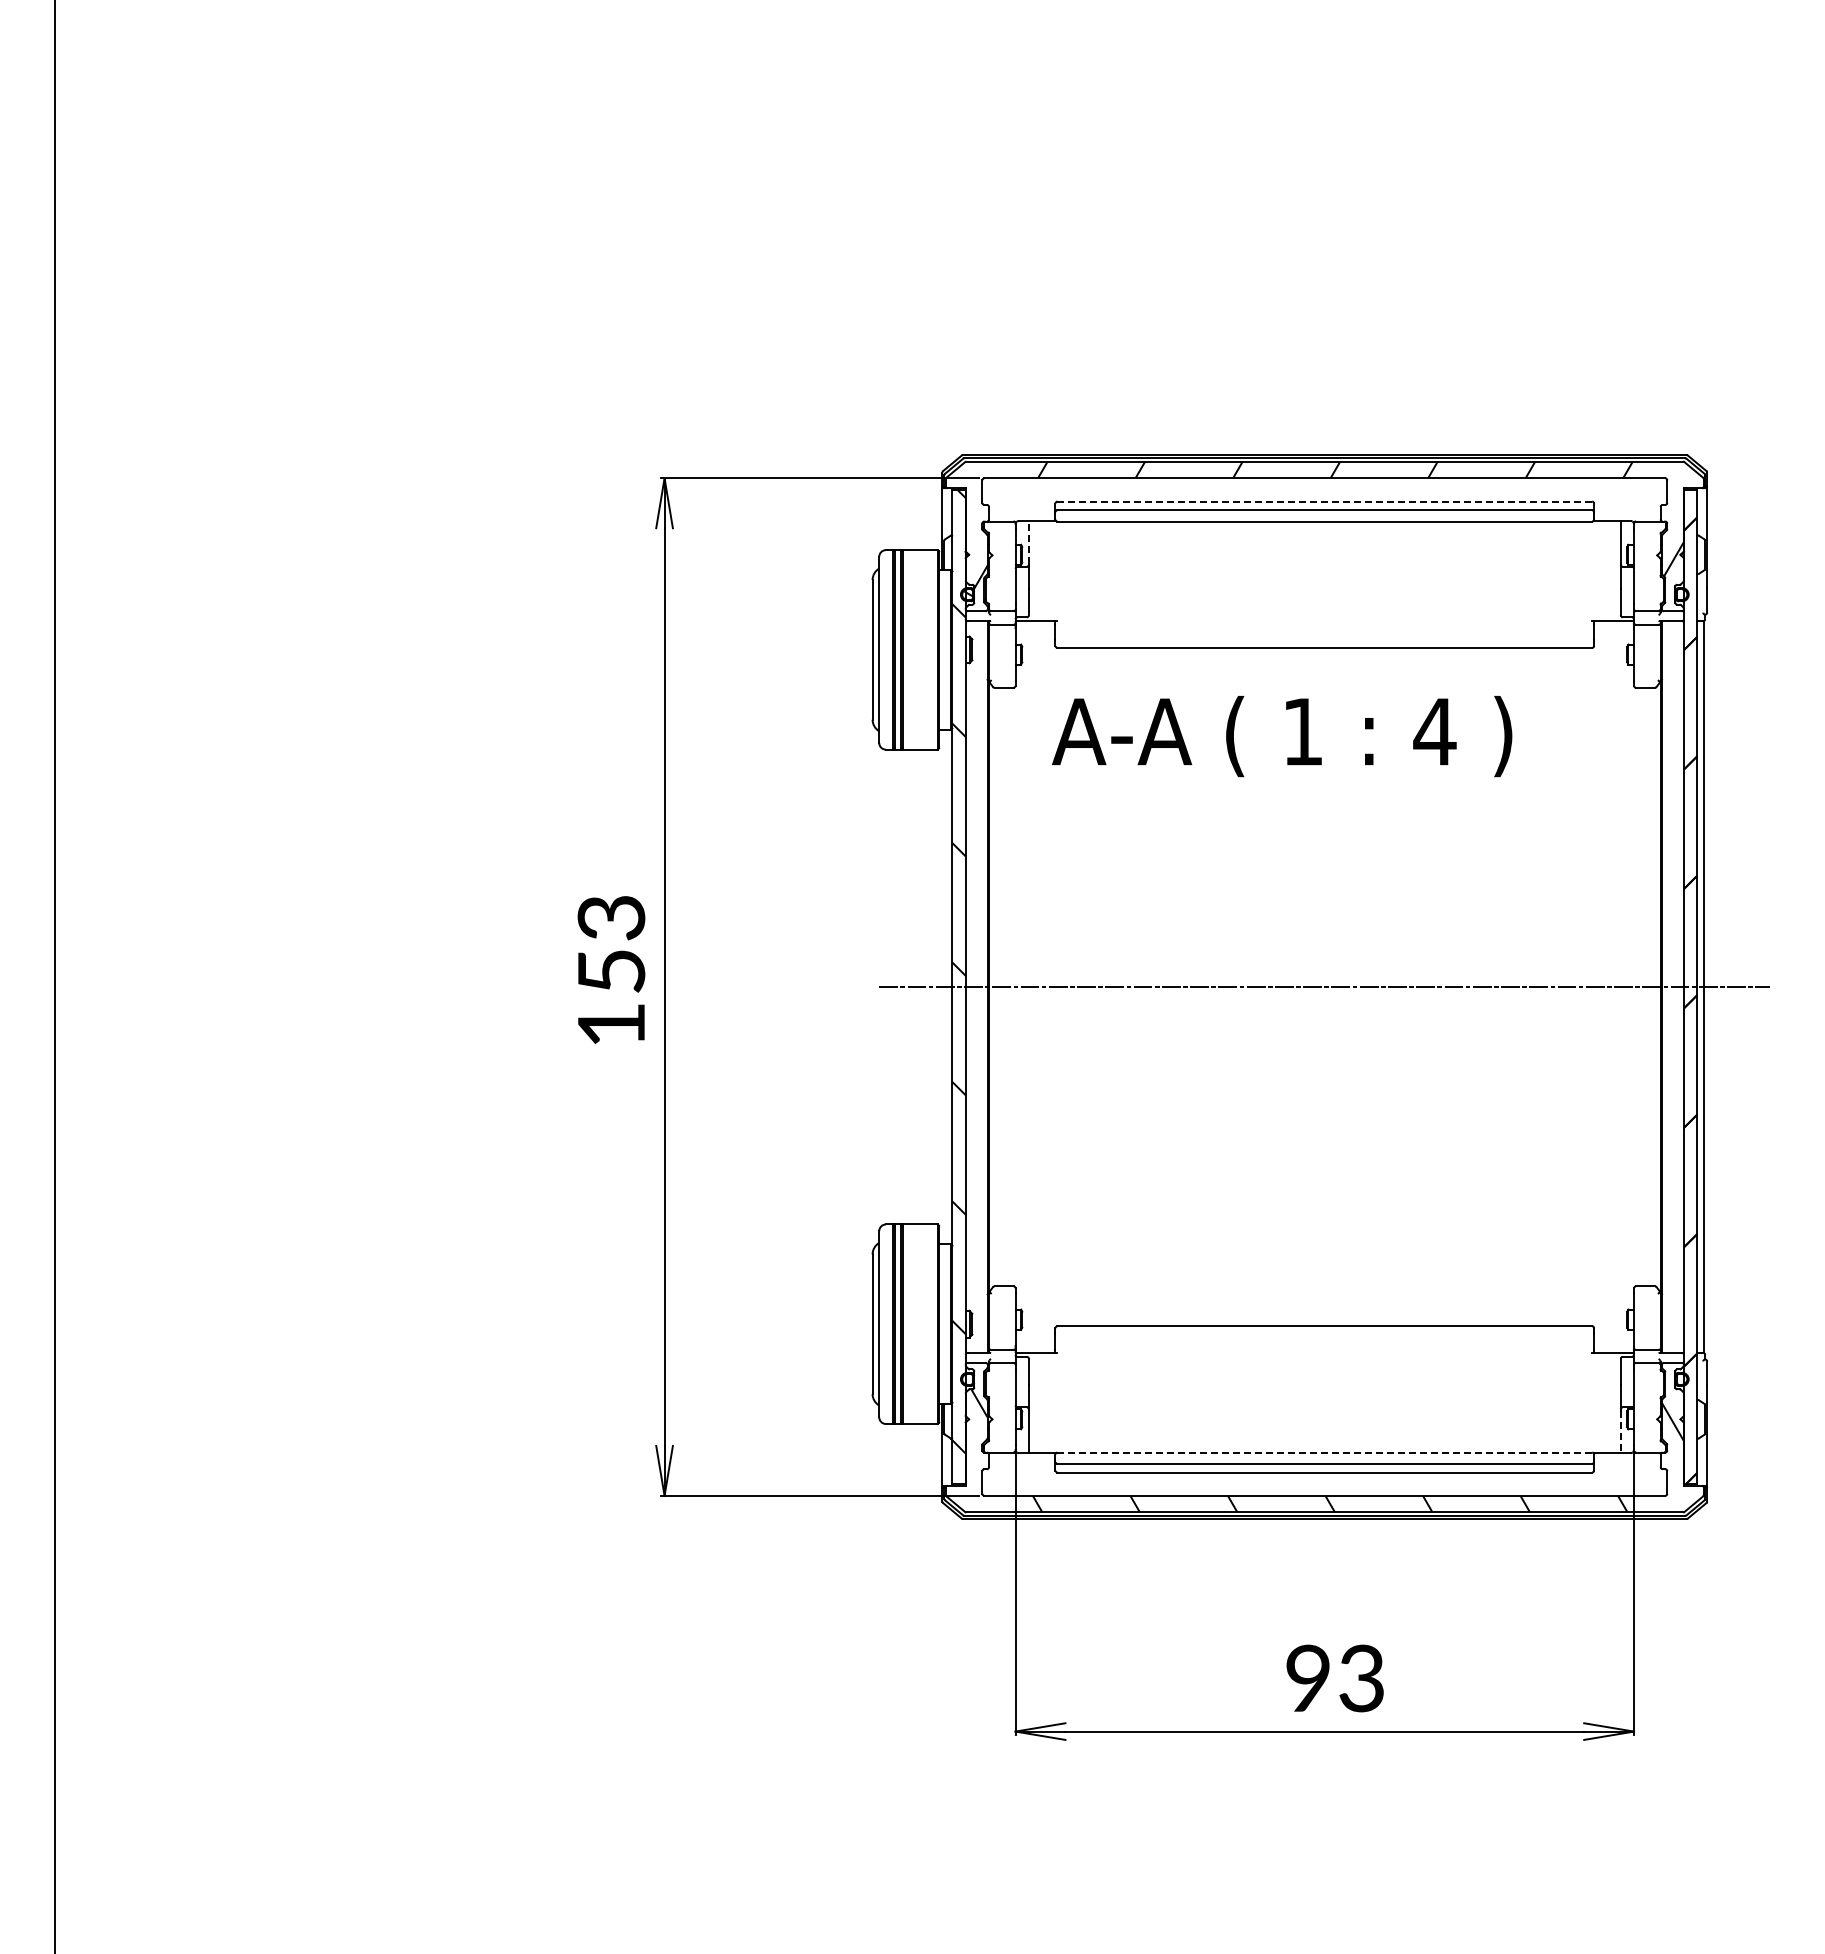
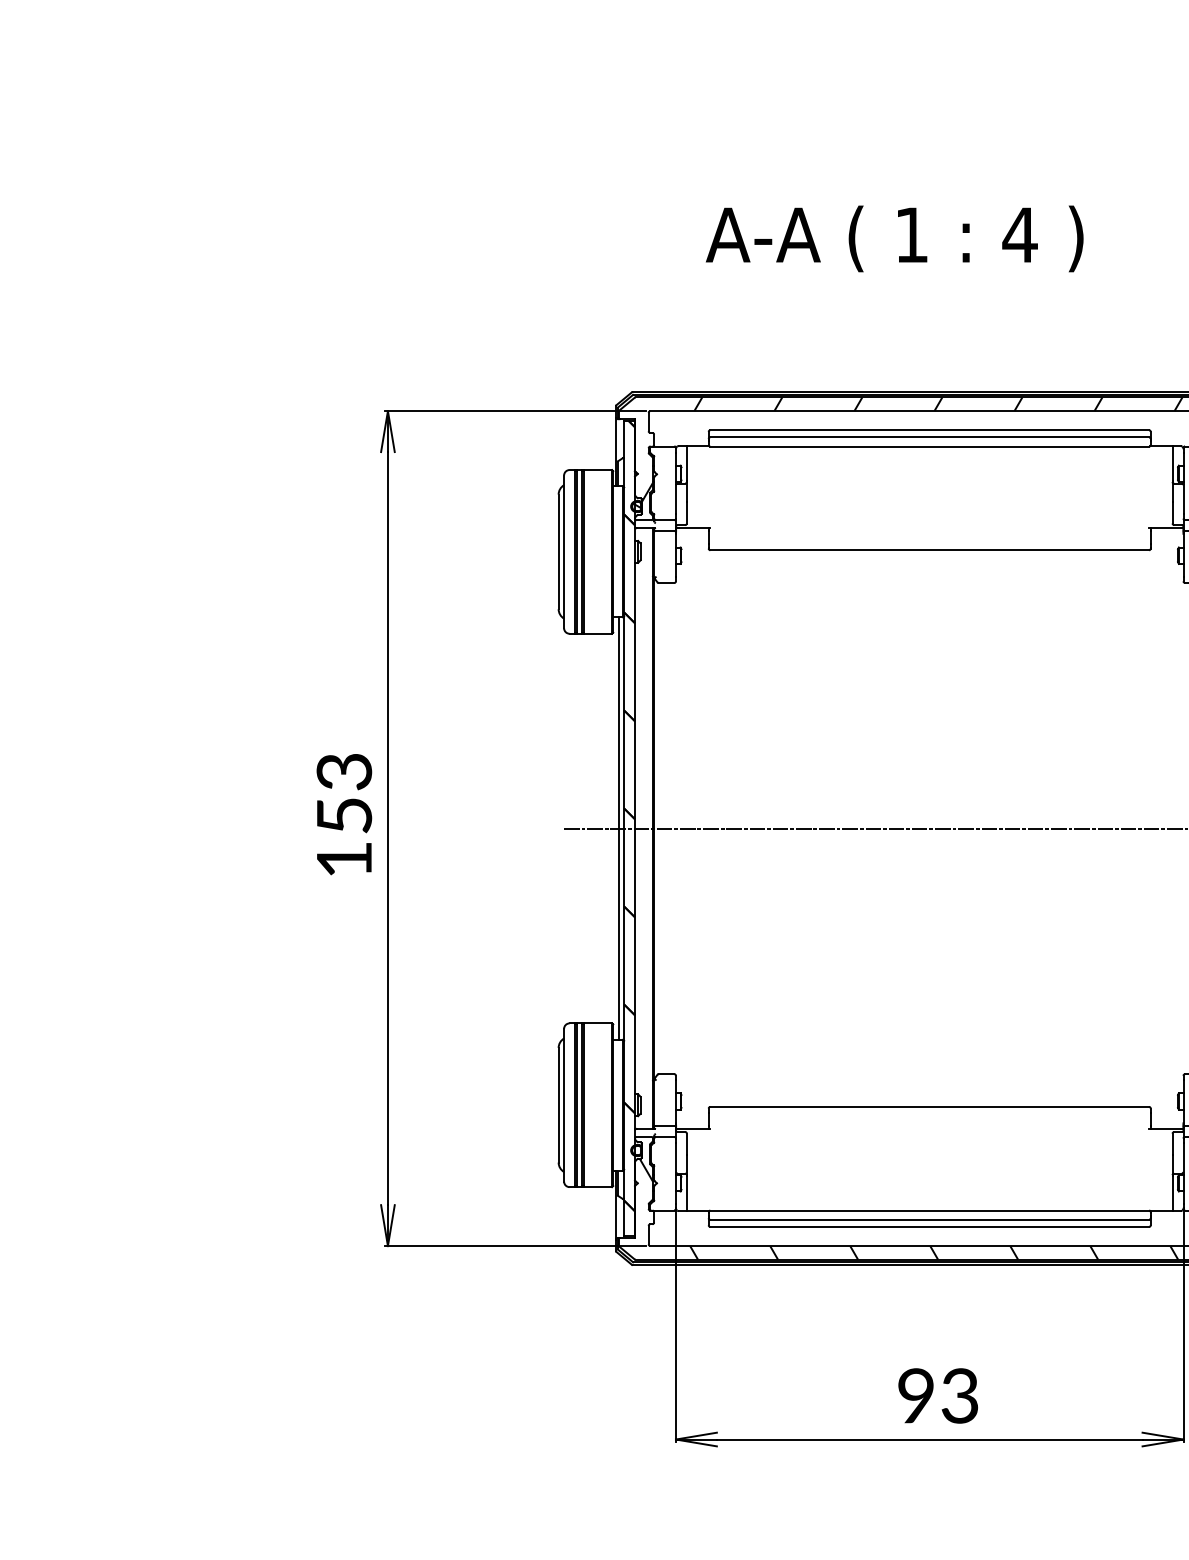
line: (1324, 501) -> (929, 430), dashed -> solid
line: (1028, 541) -> (686, 462), dashed -> solid
text: (1282, 736) -> (895, 238), moved
hatch: (958, 971) -> (629, 815), added
line: (945, 986) -> (618, 828), added
line: (1620, 1432) -> (1172, 1194), dashed -> solid
line: (1324, 1452) -> (929, 1210), dashed -> solid

